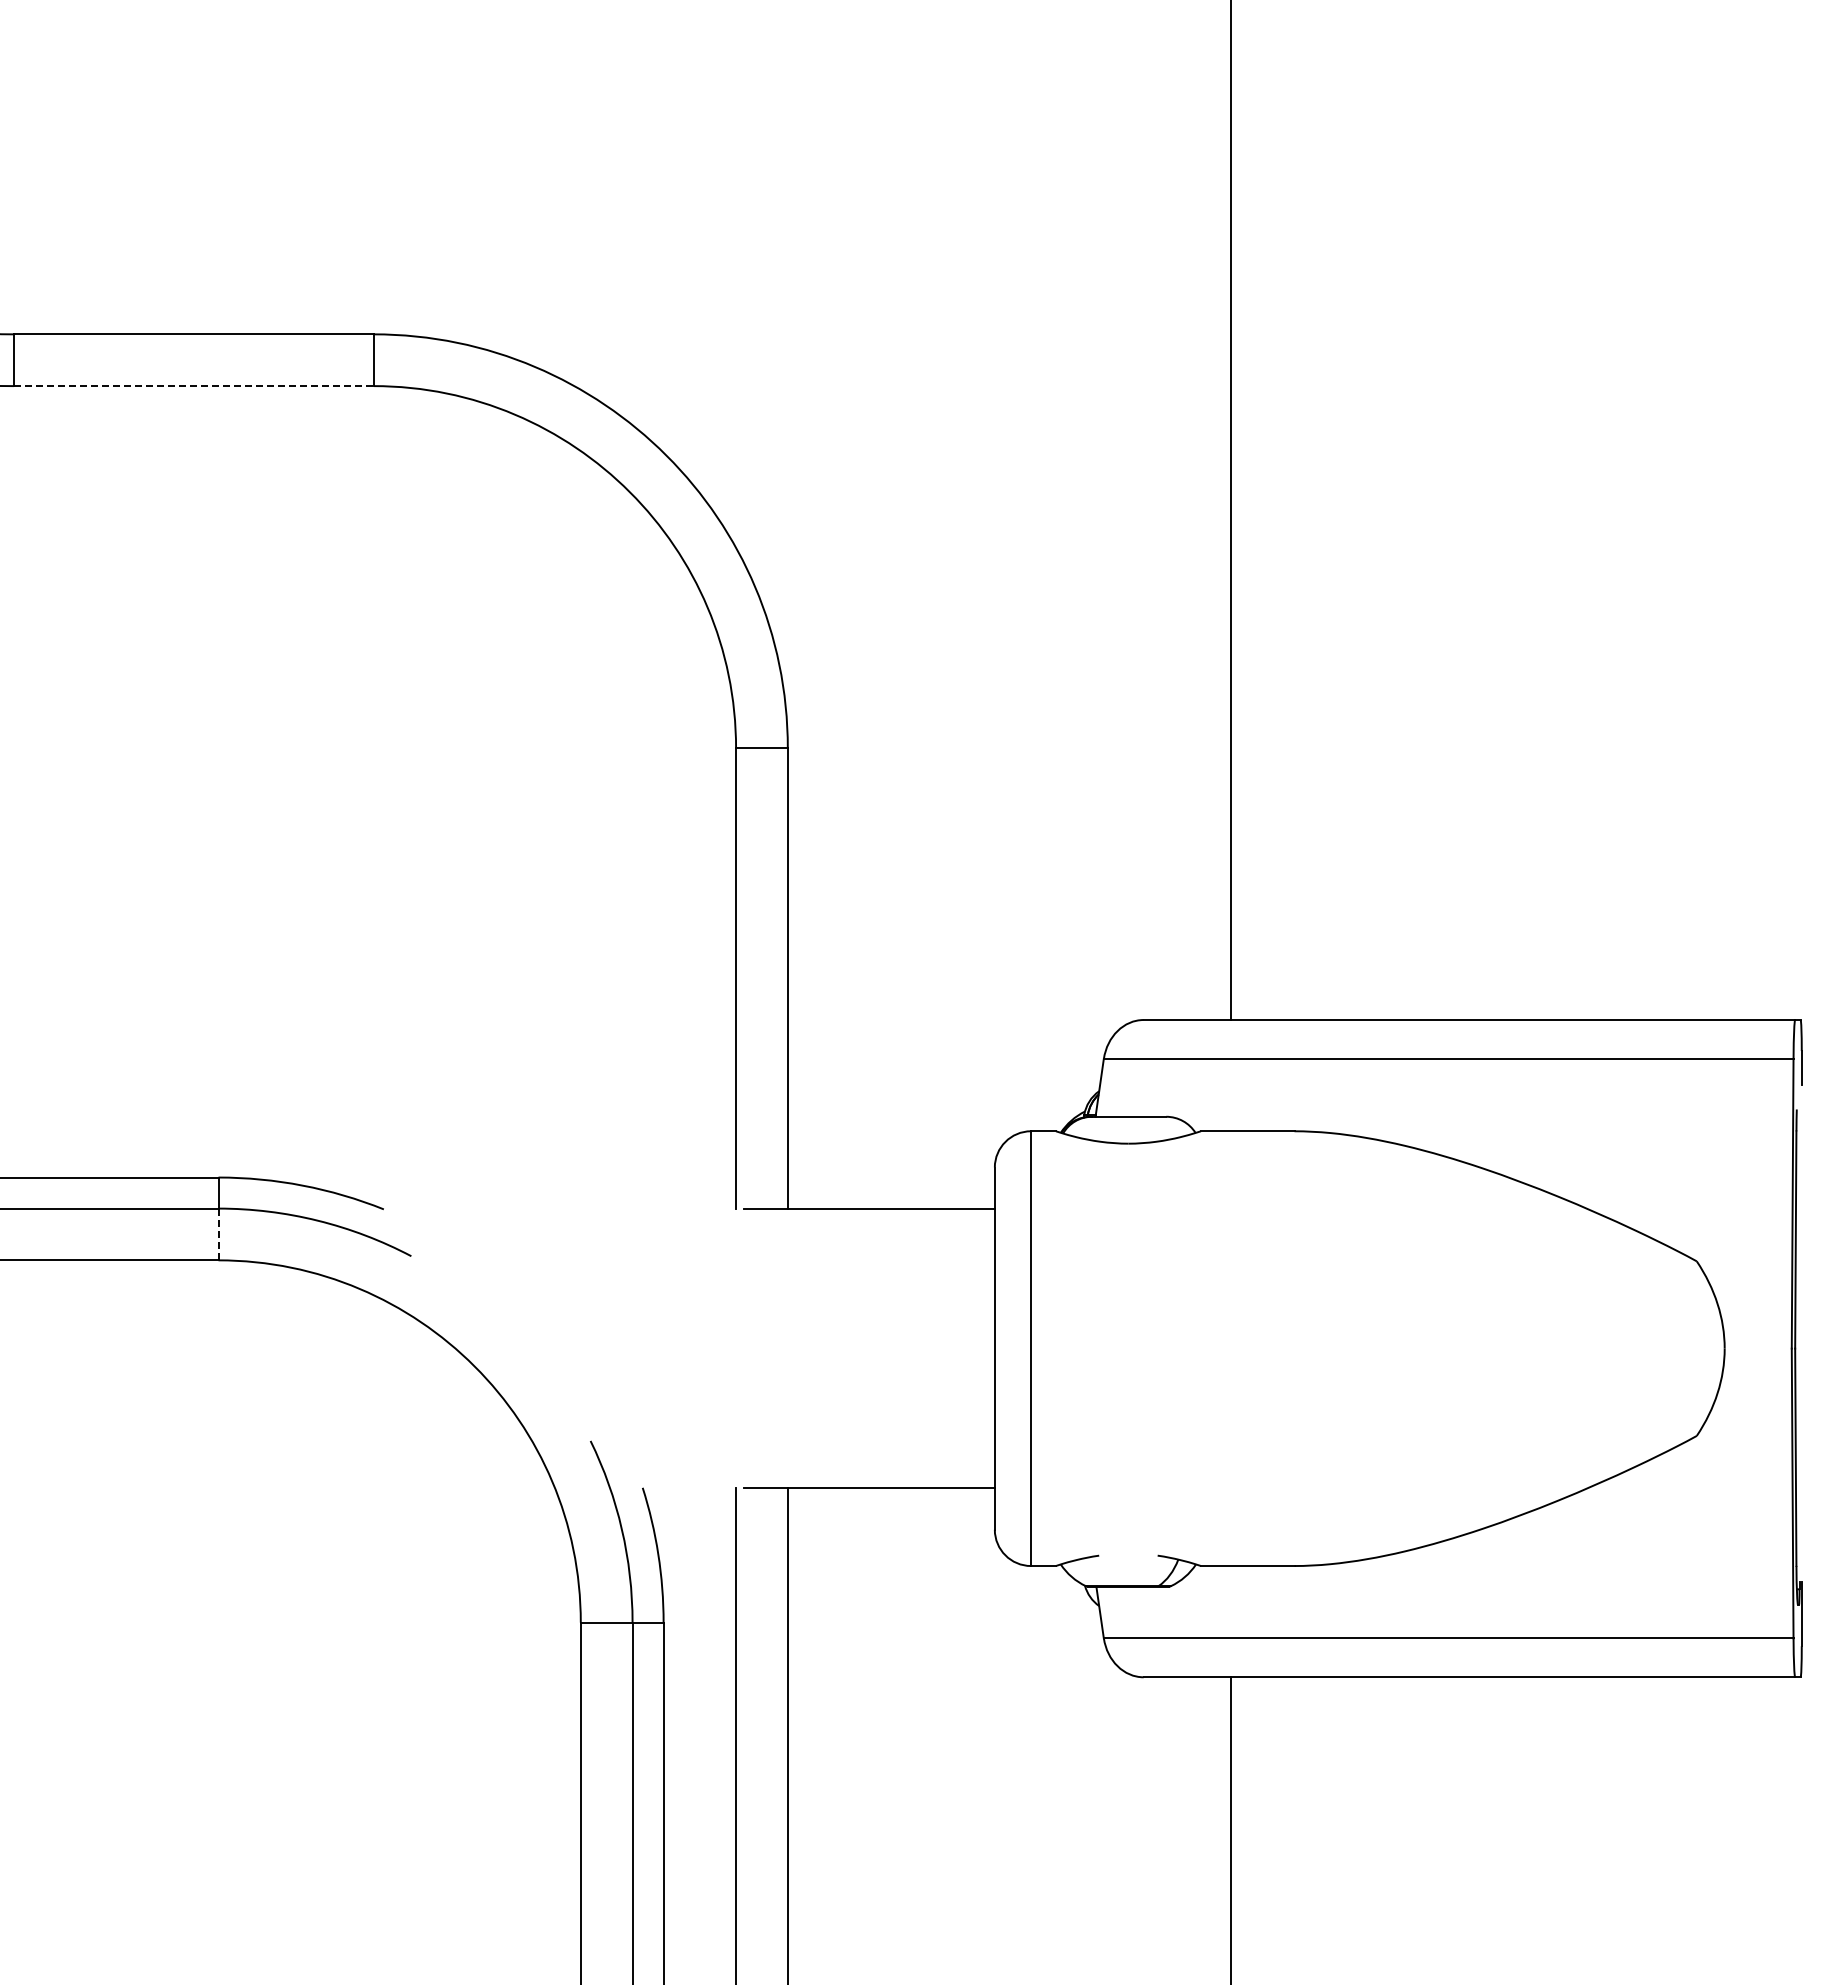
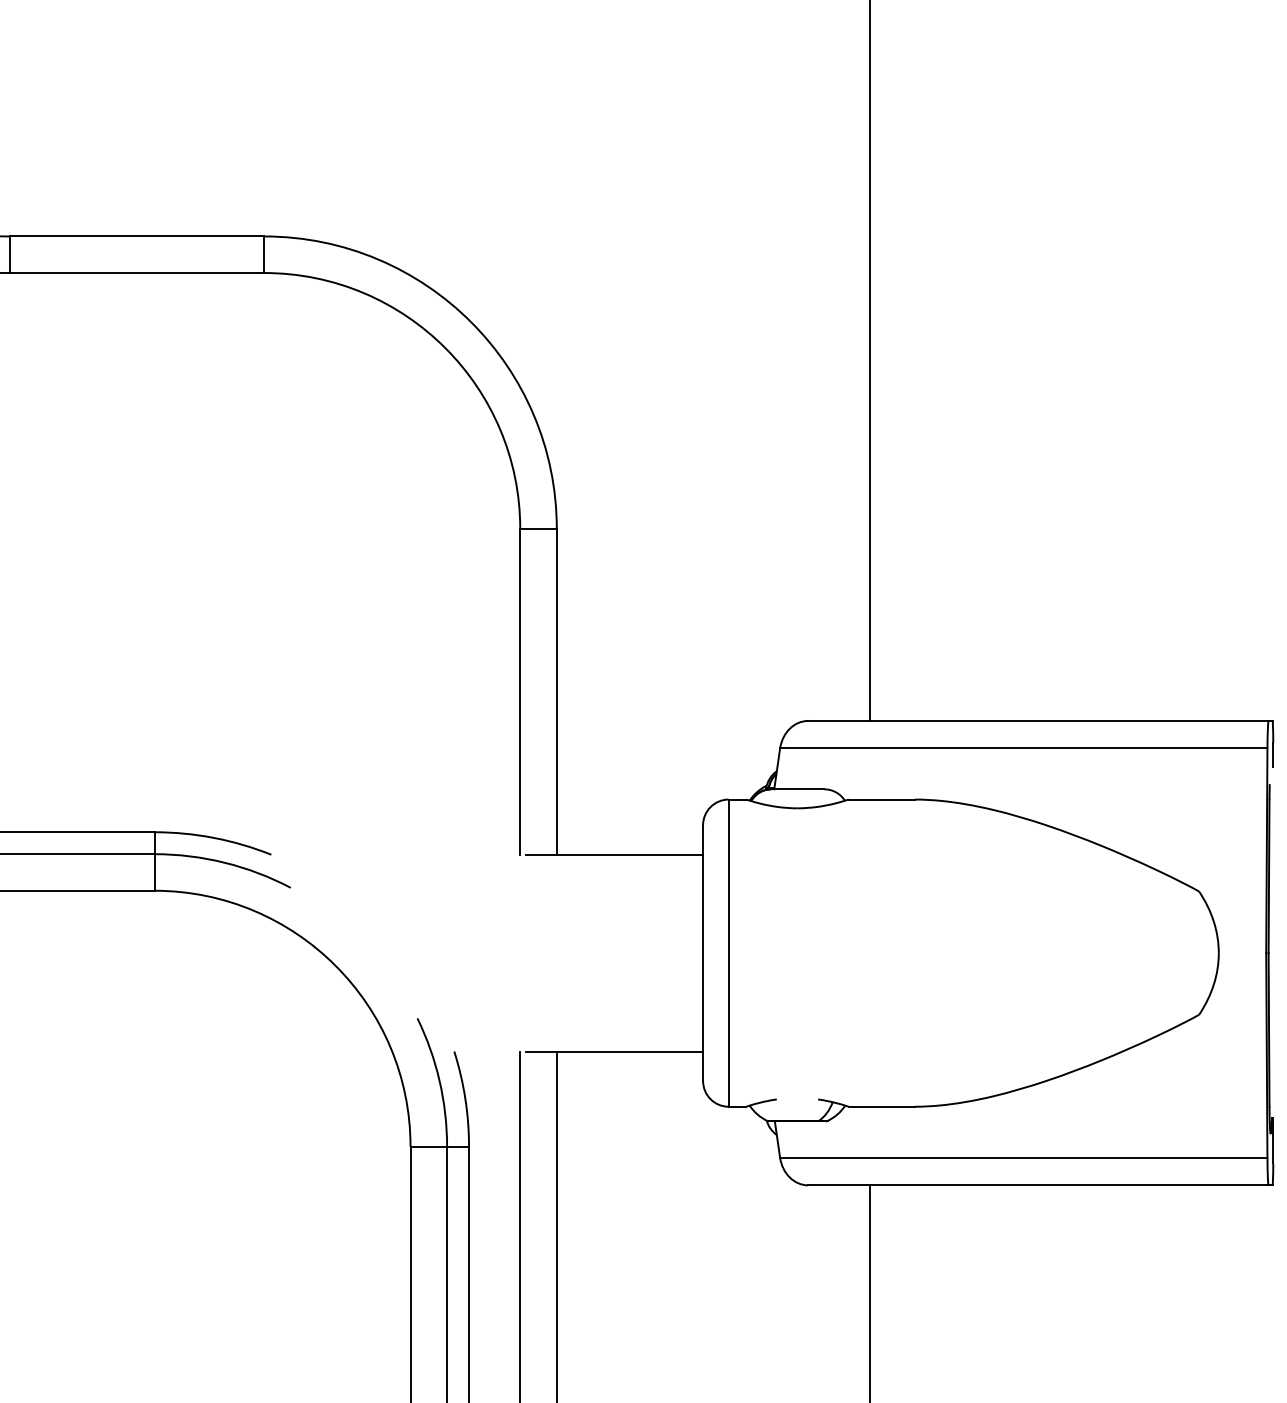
line: (193, 386) -> (136, 273), dashed -> solid
line: (218, 1234) -> (154, 872), dashed -> solid

